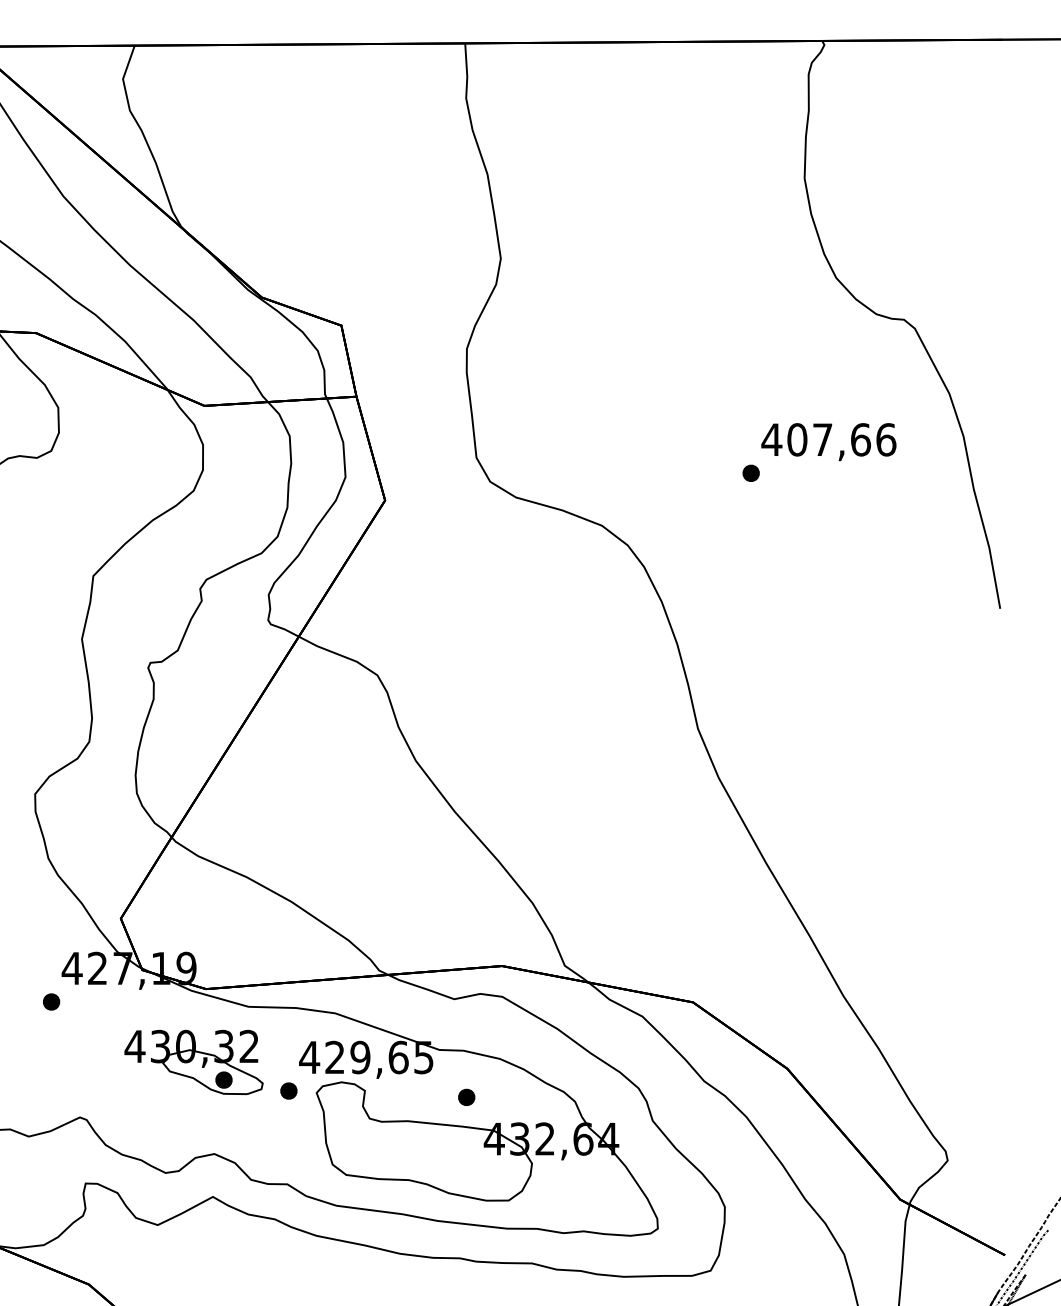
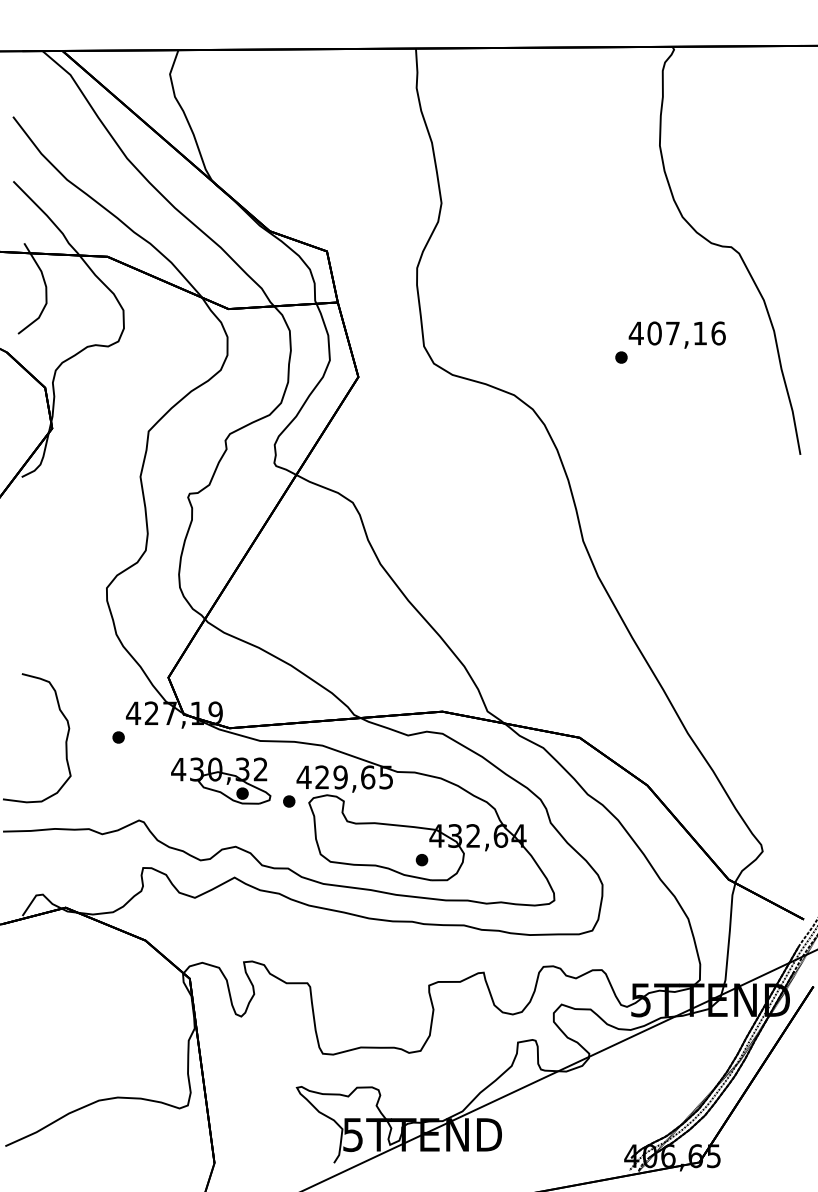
text: (861, 439) -> (700, 333), 407,66 -> 407,16
part: (465, 1097) -> (421, 860), moved

